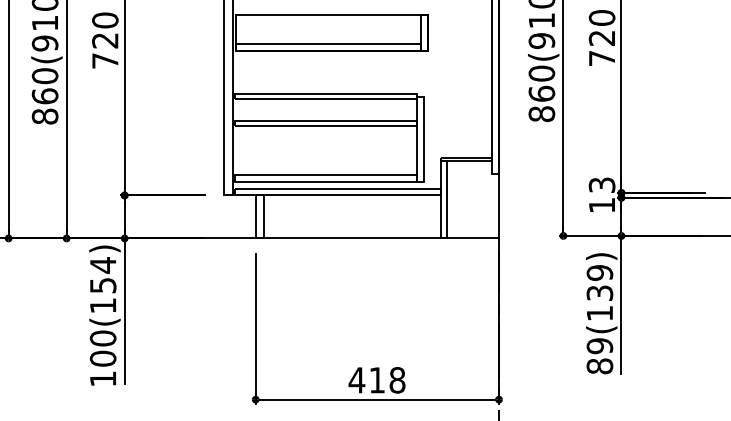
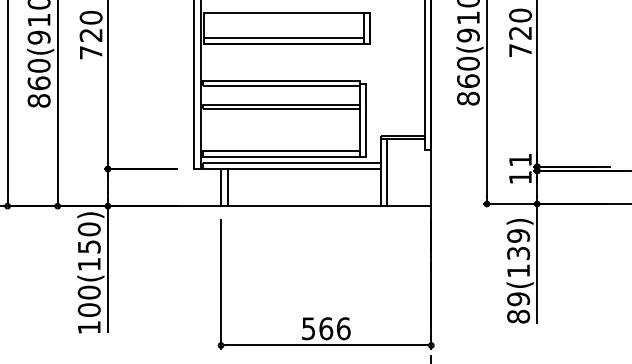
text: (602, 184) -> (520, 159), 13 -> 11
text: (102, 265) -> (88, 229), 100(154) -> 100(150)
text: (376, 380) -> (325, 328), 418 -> 566

